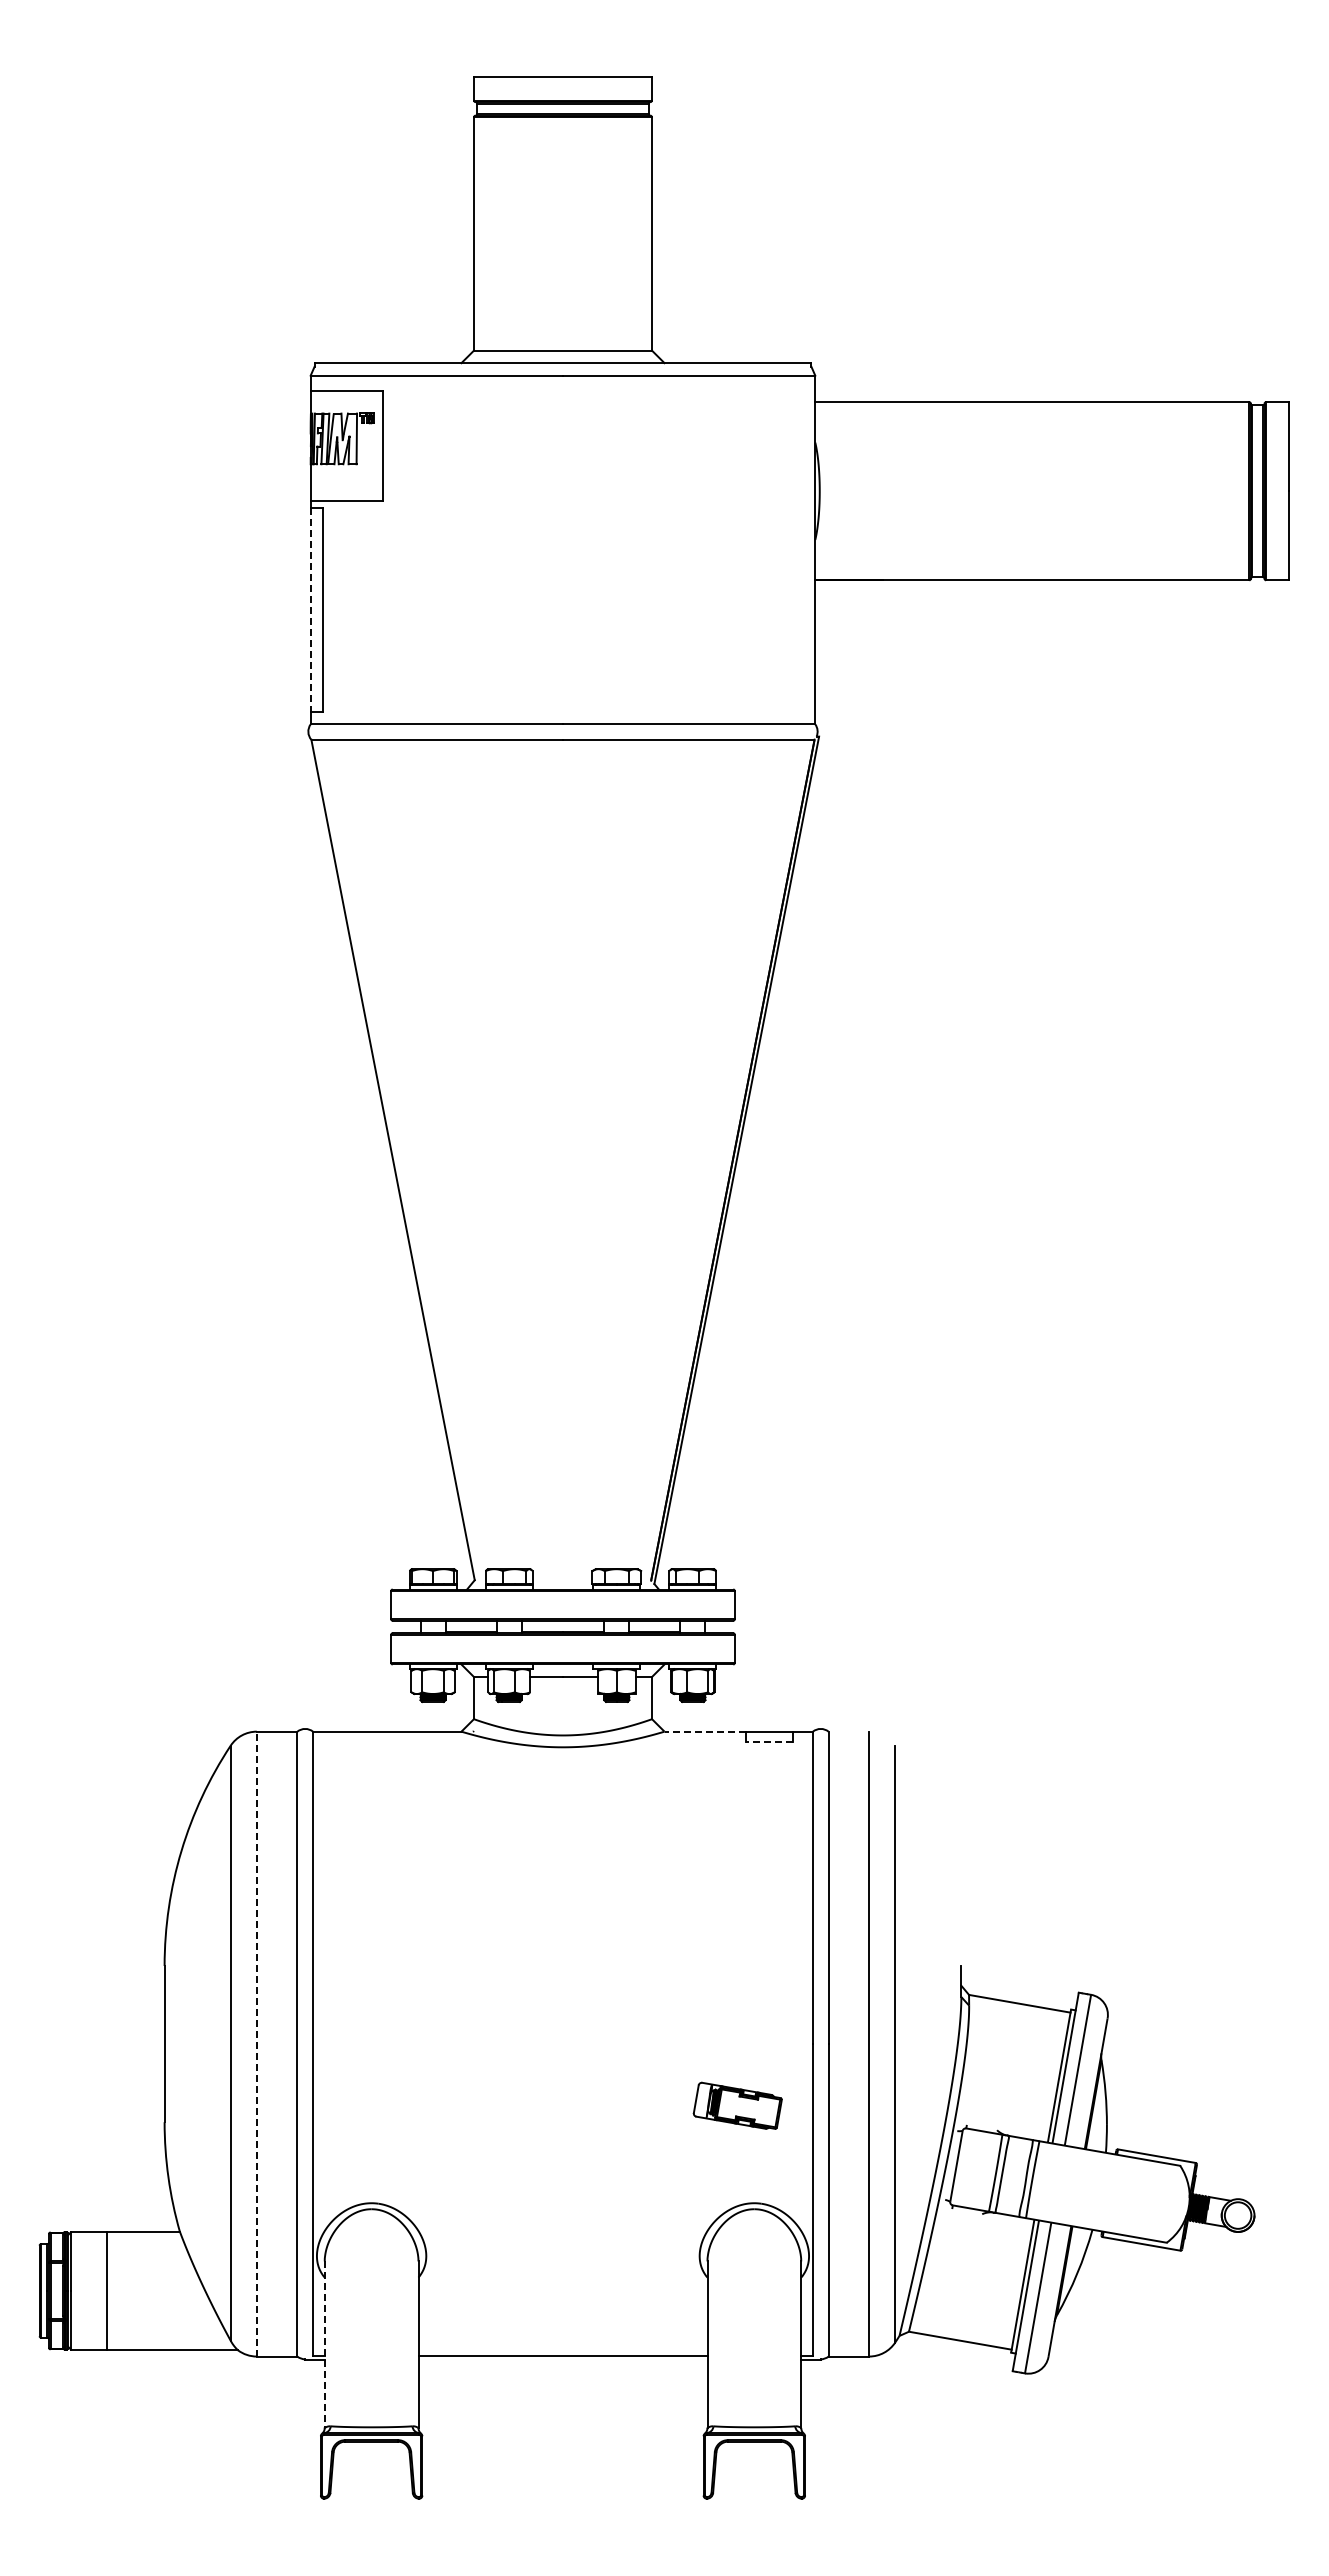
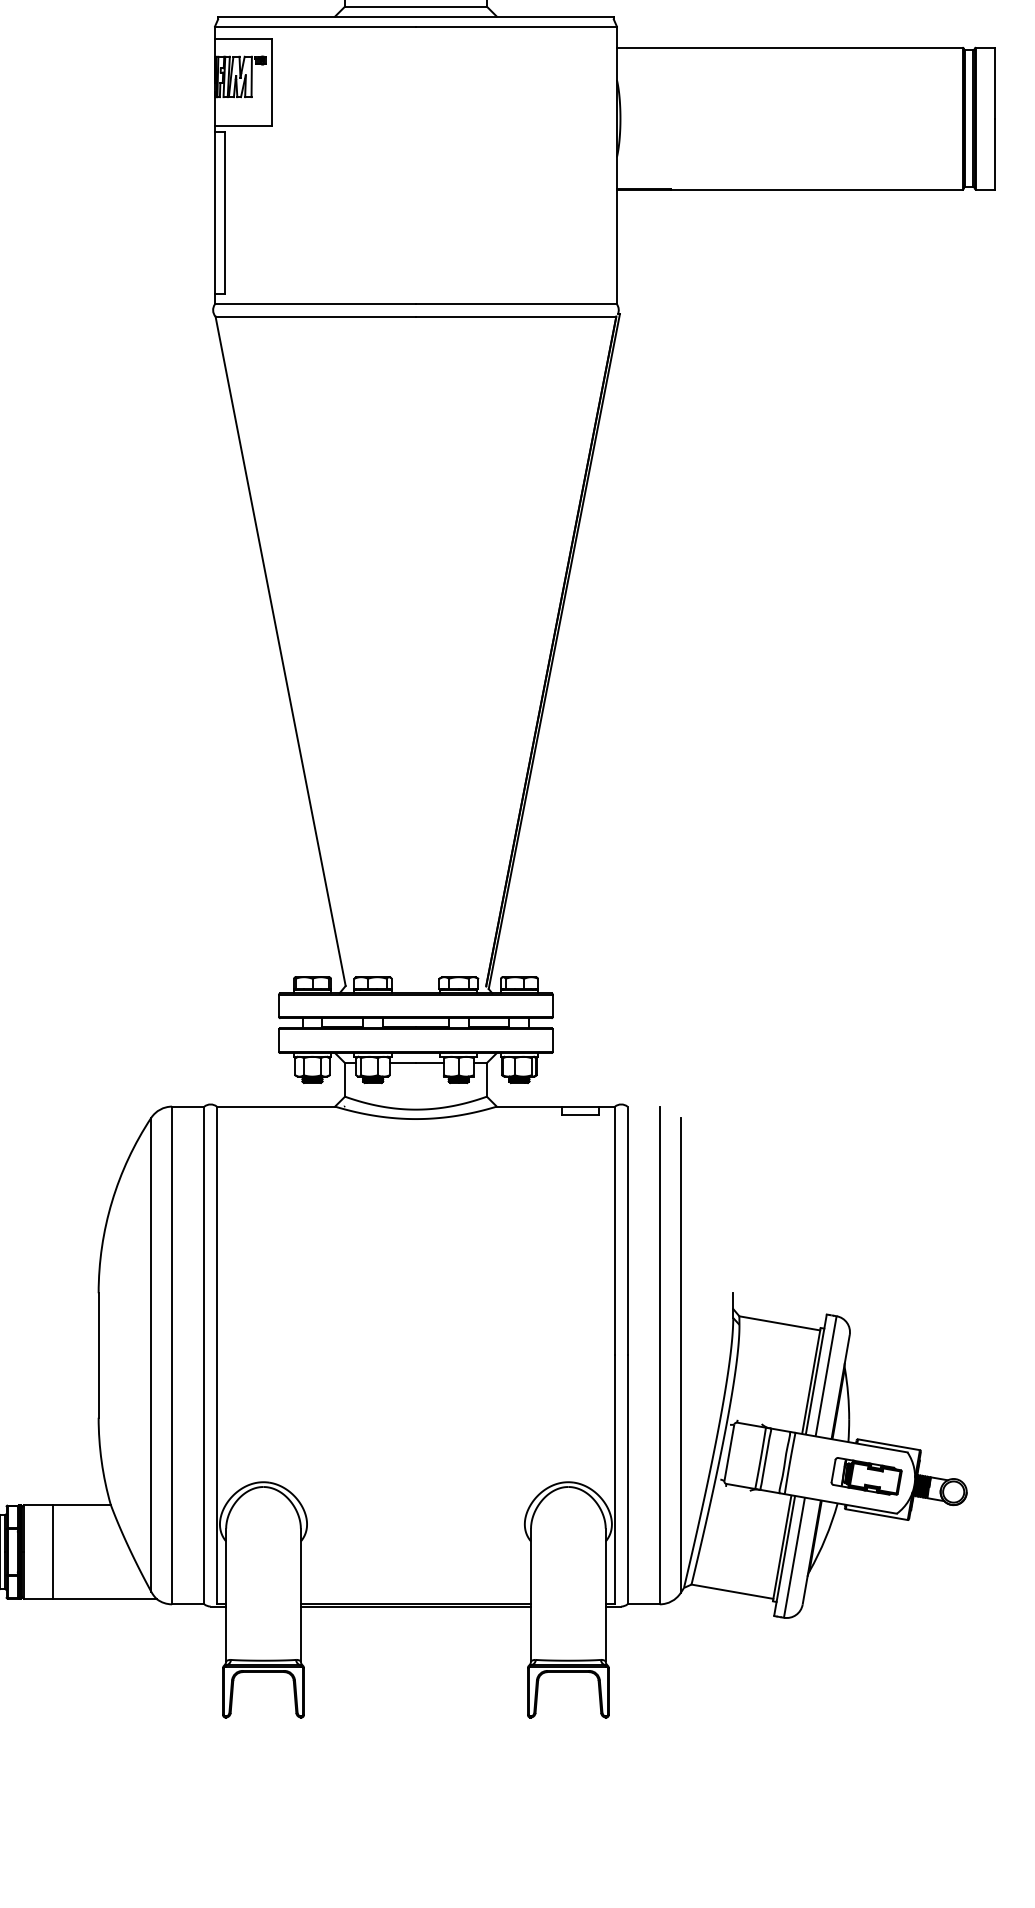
line: (310, 609) -> (214, 212), dashed -> solid
line: (705, 1731) -> (529, 1106), dashed -> solid
line: (768, 1741) -> (579, 1114), dashed -> solid
line: (256, 2043) -> (171, 1355), dashed -> solid
part: (737, 2105) -> (866, 1476), moved
line: (324, 2345) -> (225, 1595), dashed -> solid
line: (562, 2360) -> (415, 1607), added

